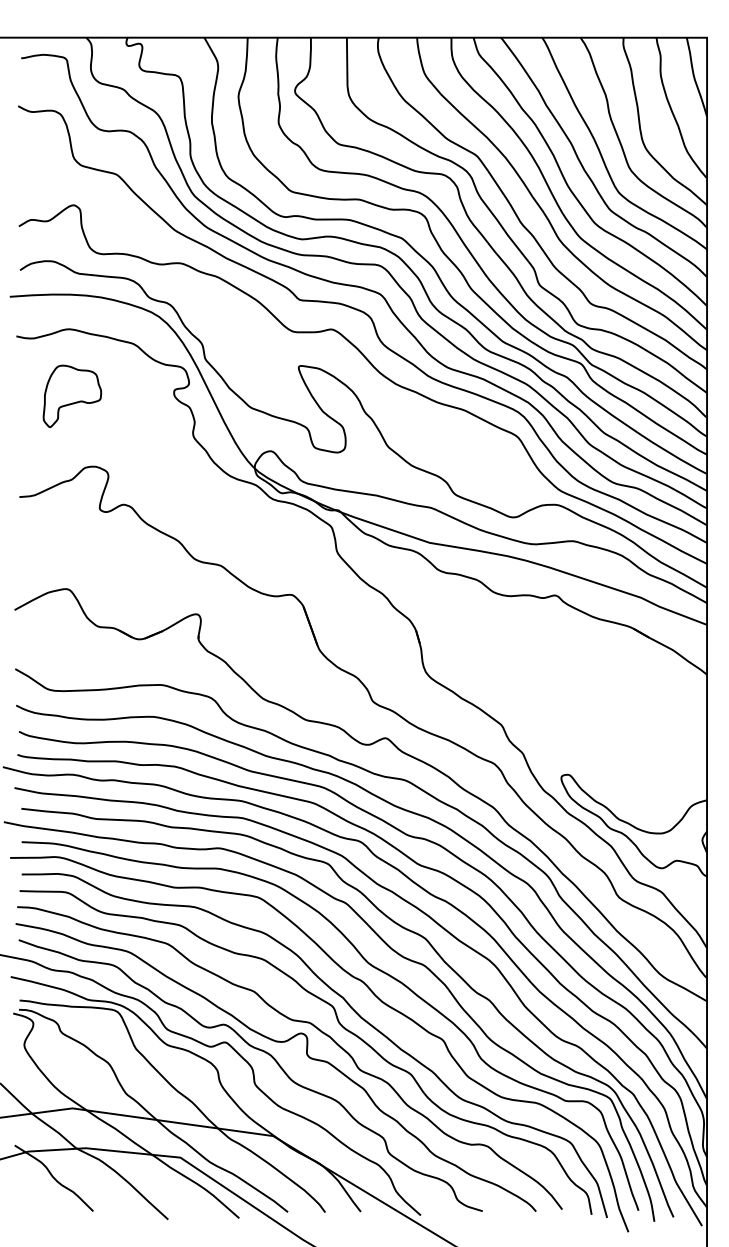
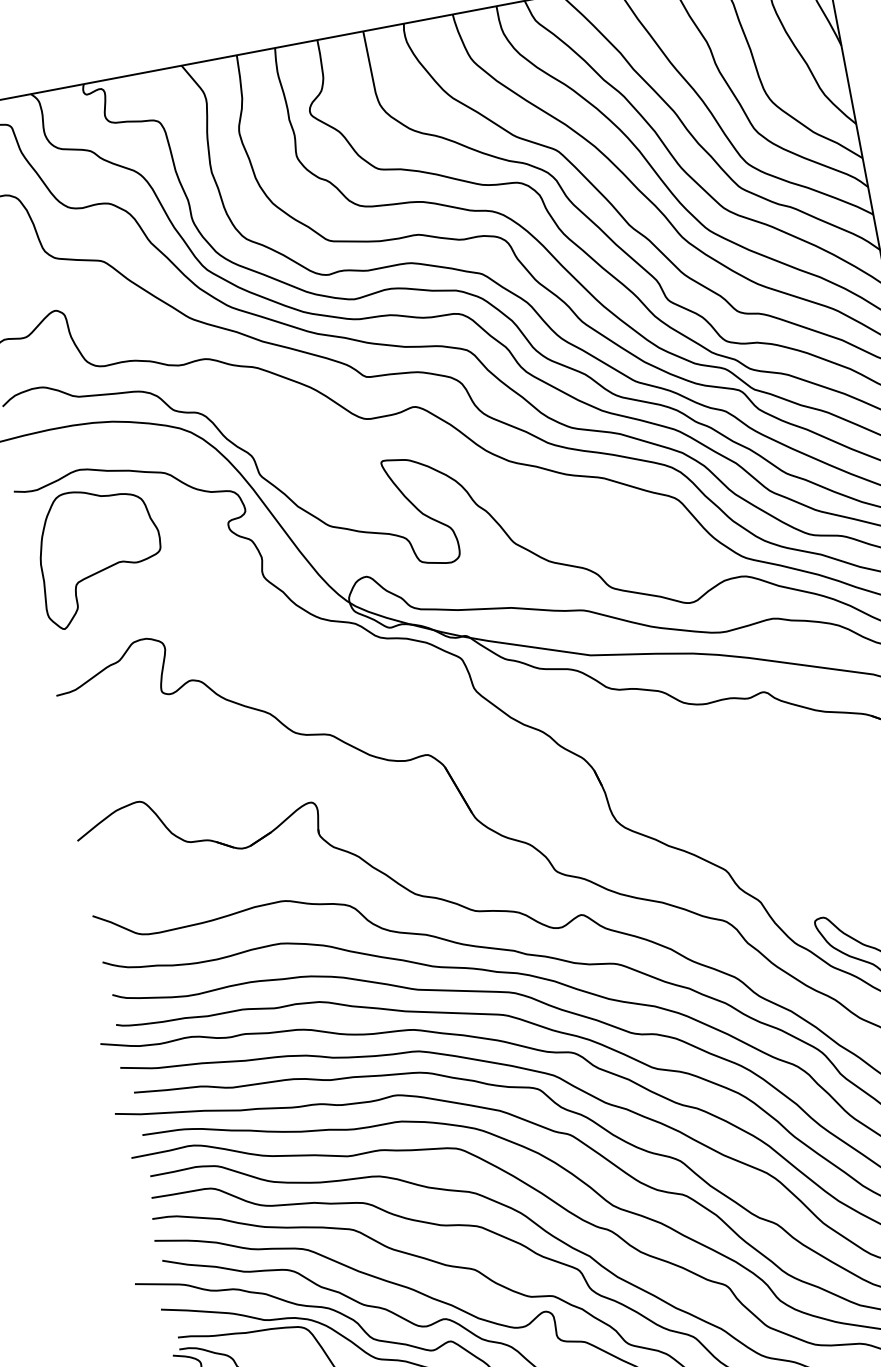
part: (72, 396) -> (99, 554), size x1.67

